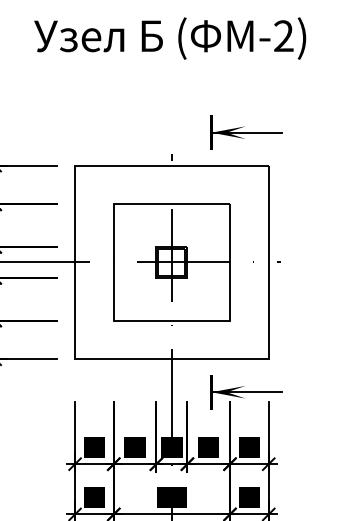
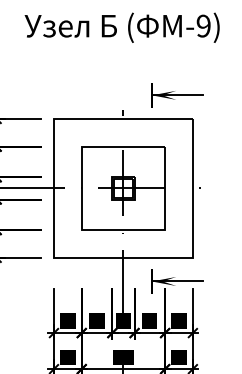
text: (283, 36) -> (203, 26), -2) -> -9)

